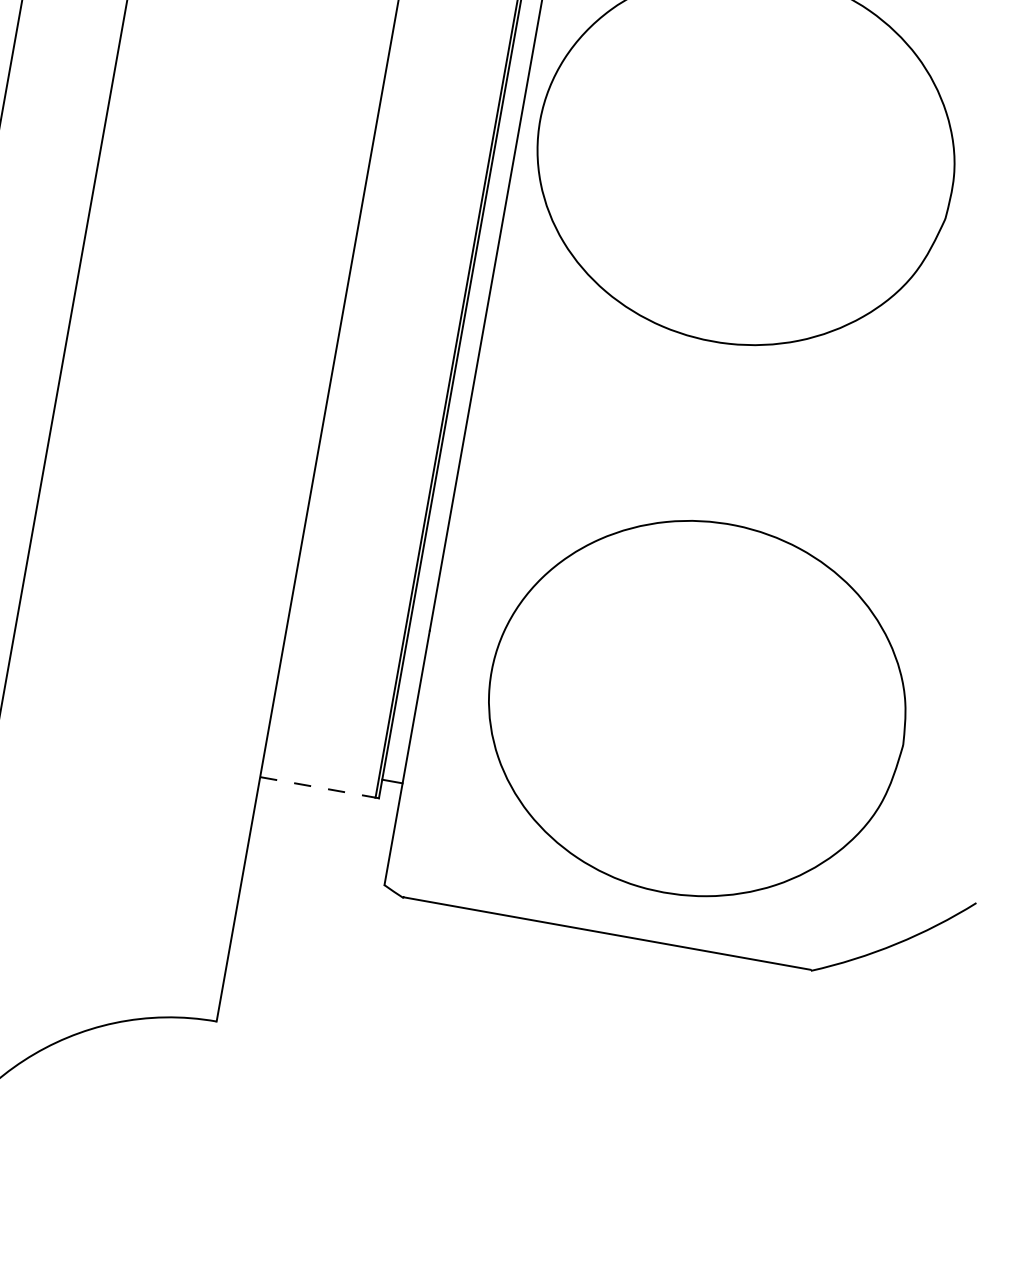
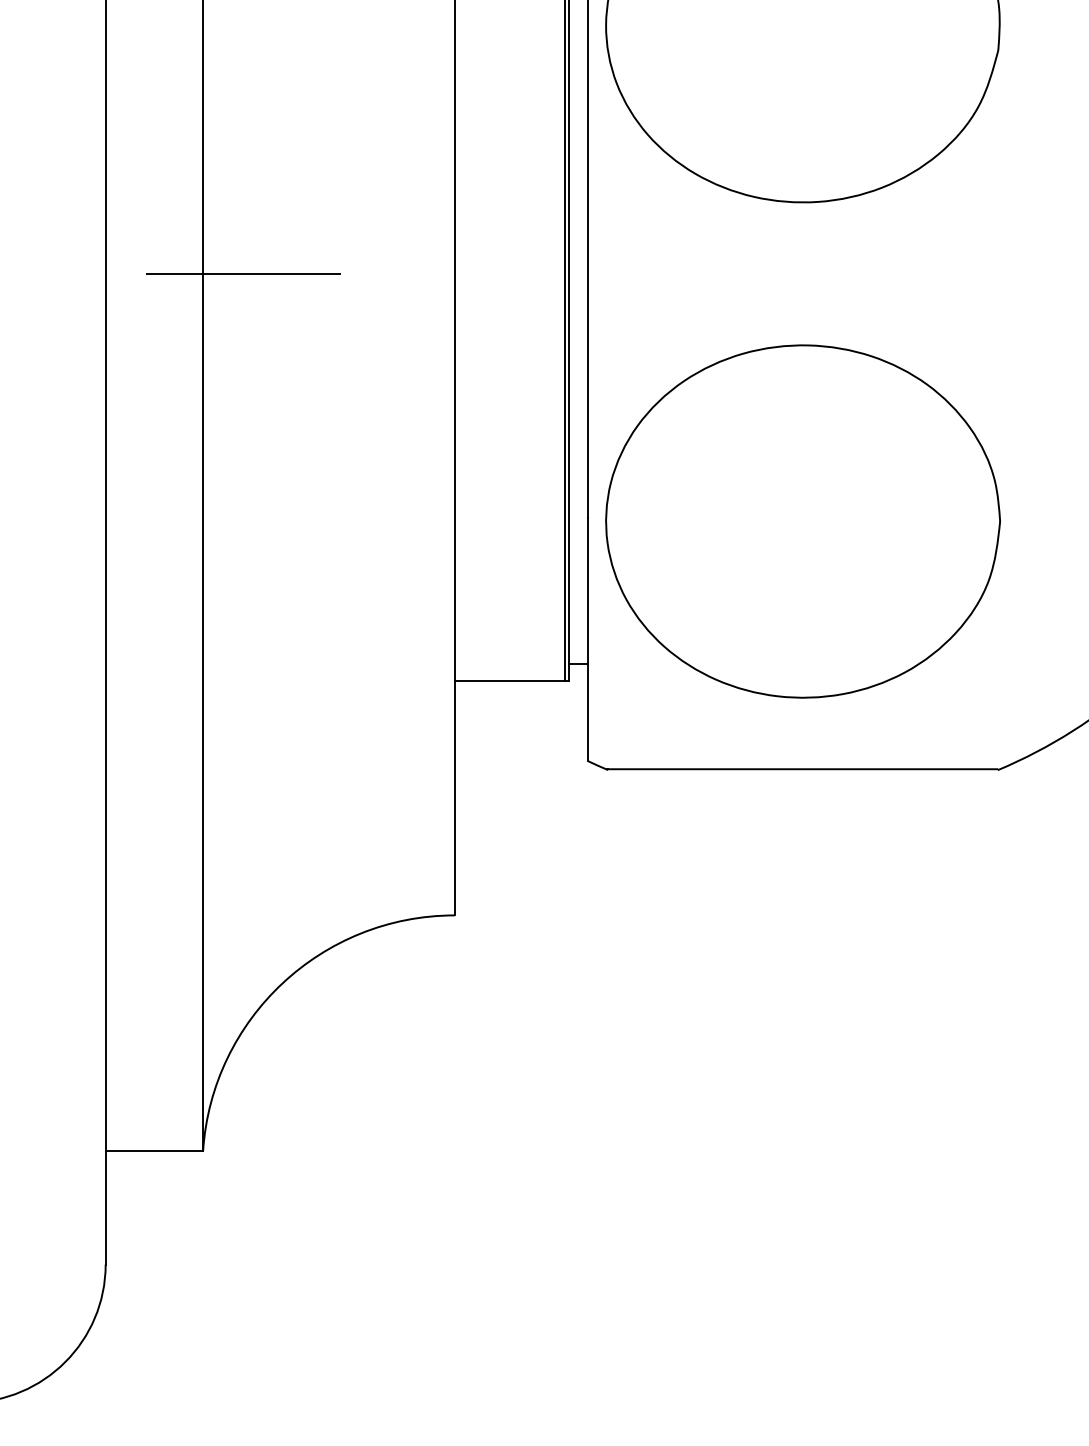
line: (115, 311) -> (243, 273), added
part: (696, 708) -> (802, 521), moved
line: (318, 787) -> (510, 681), dashed -> solid

